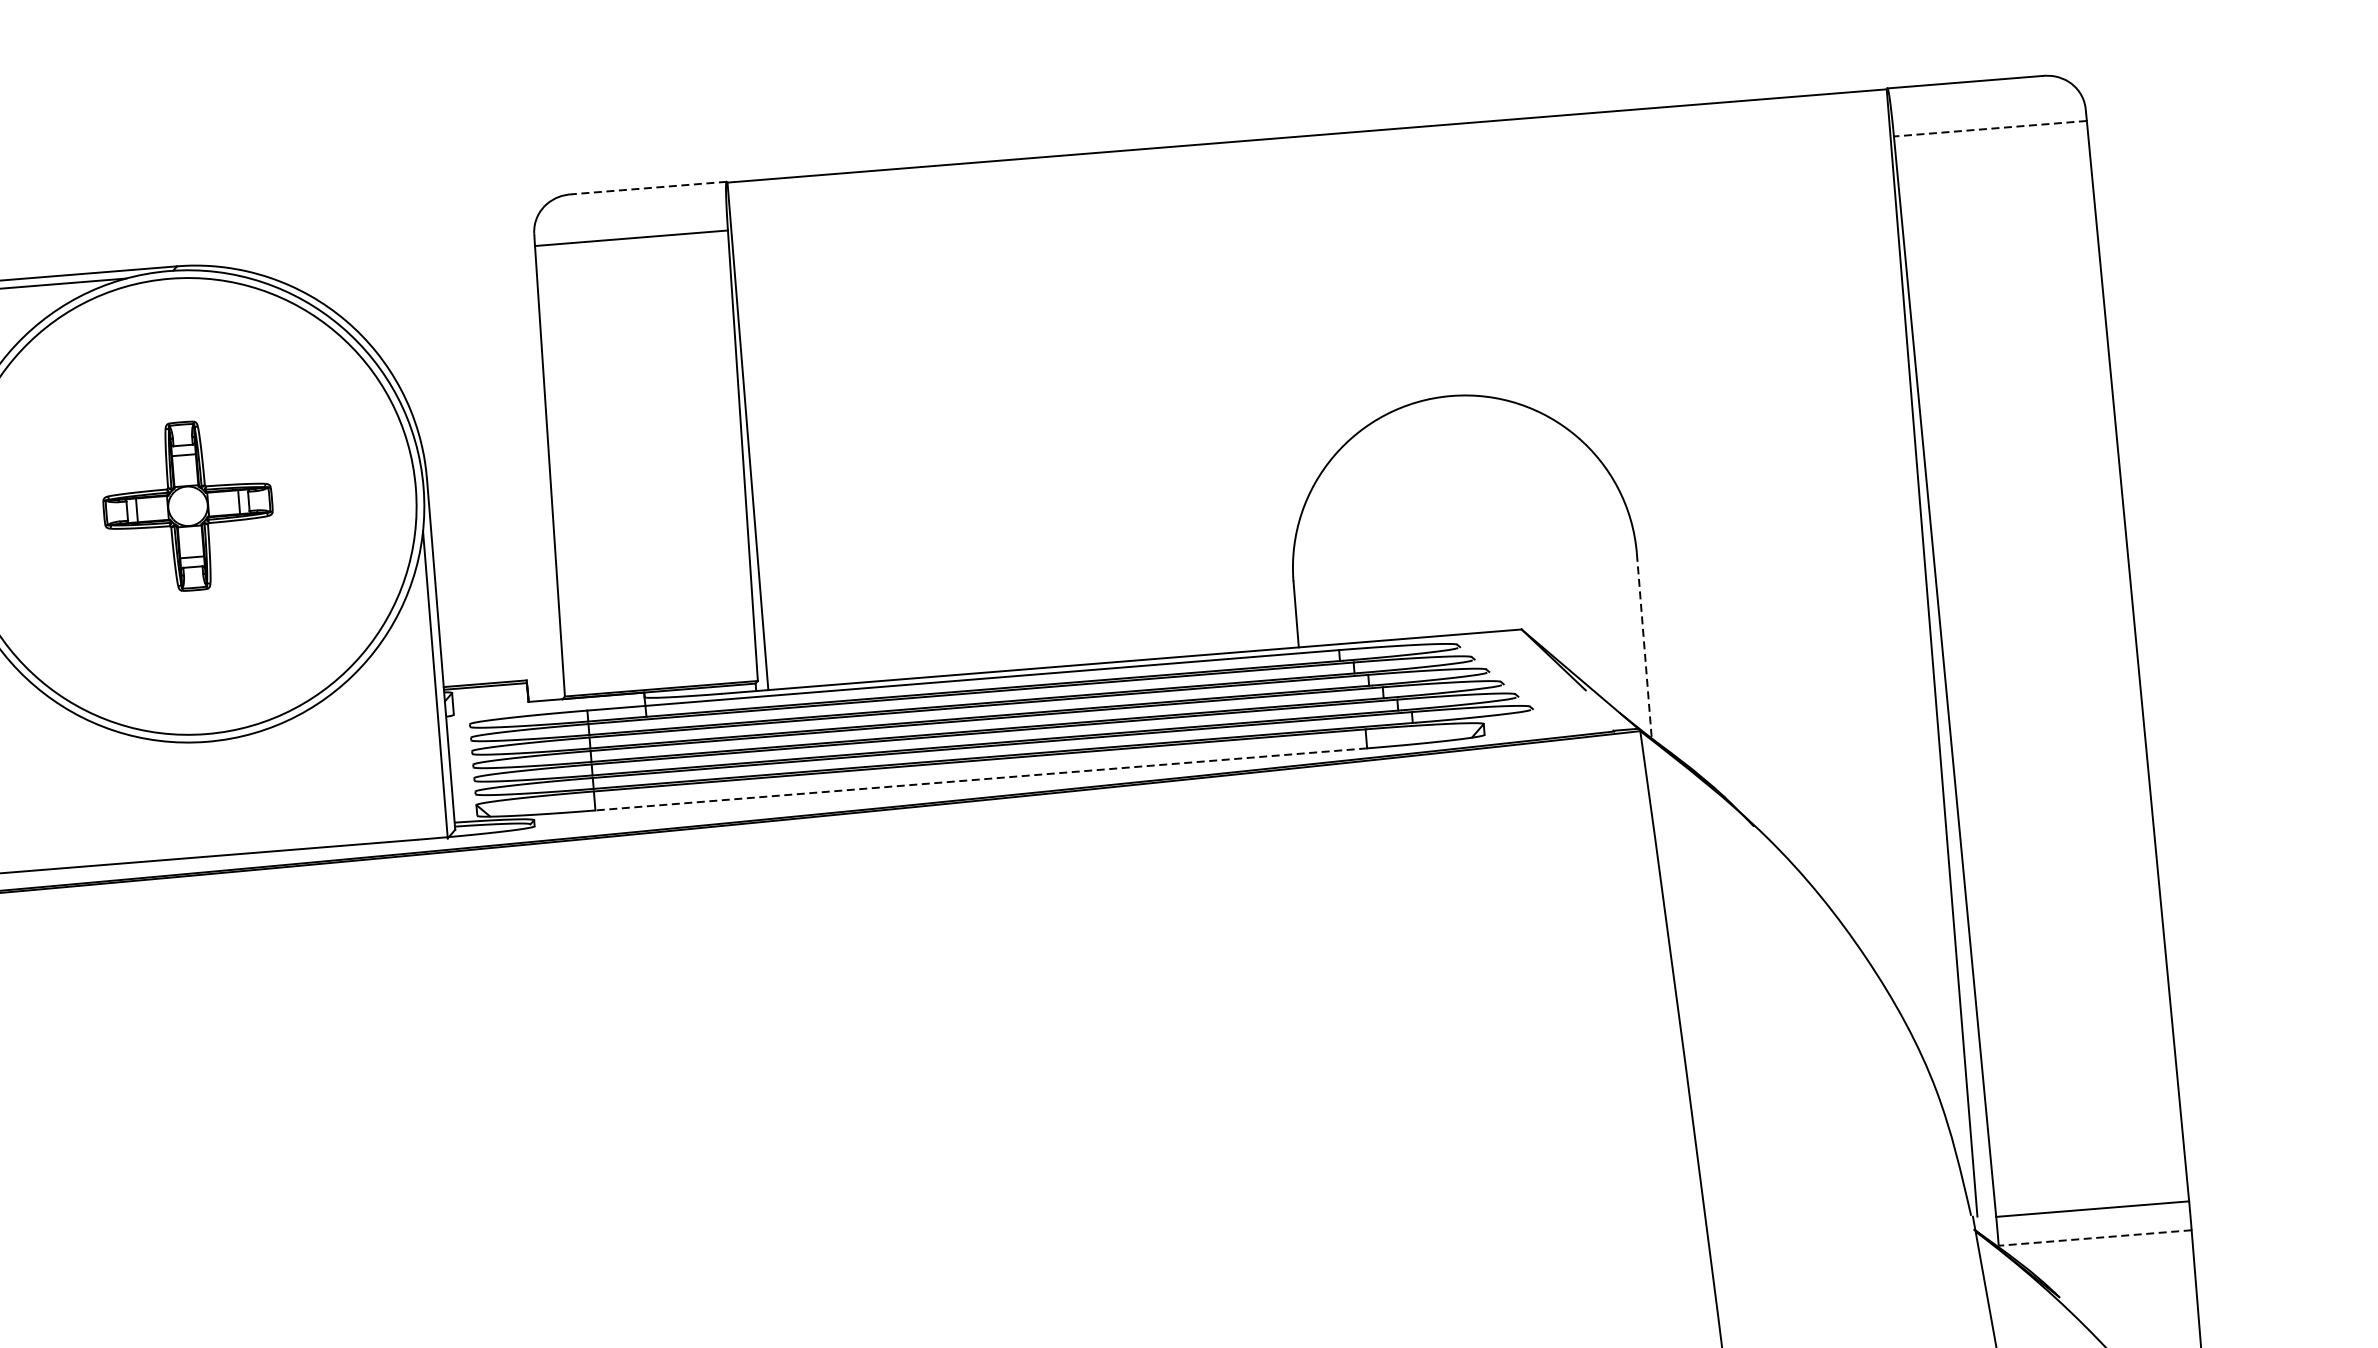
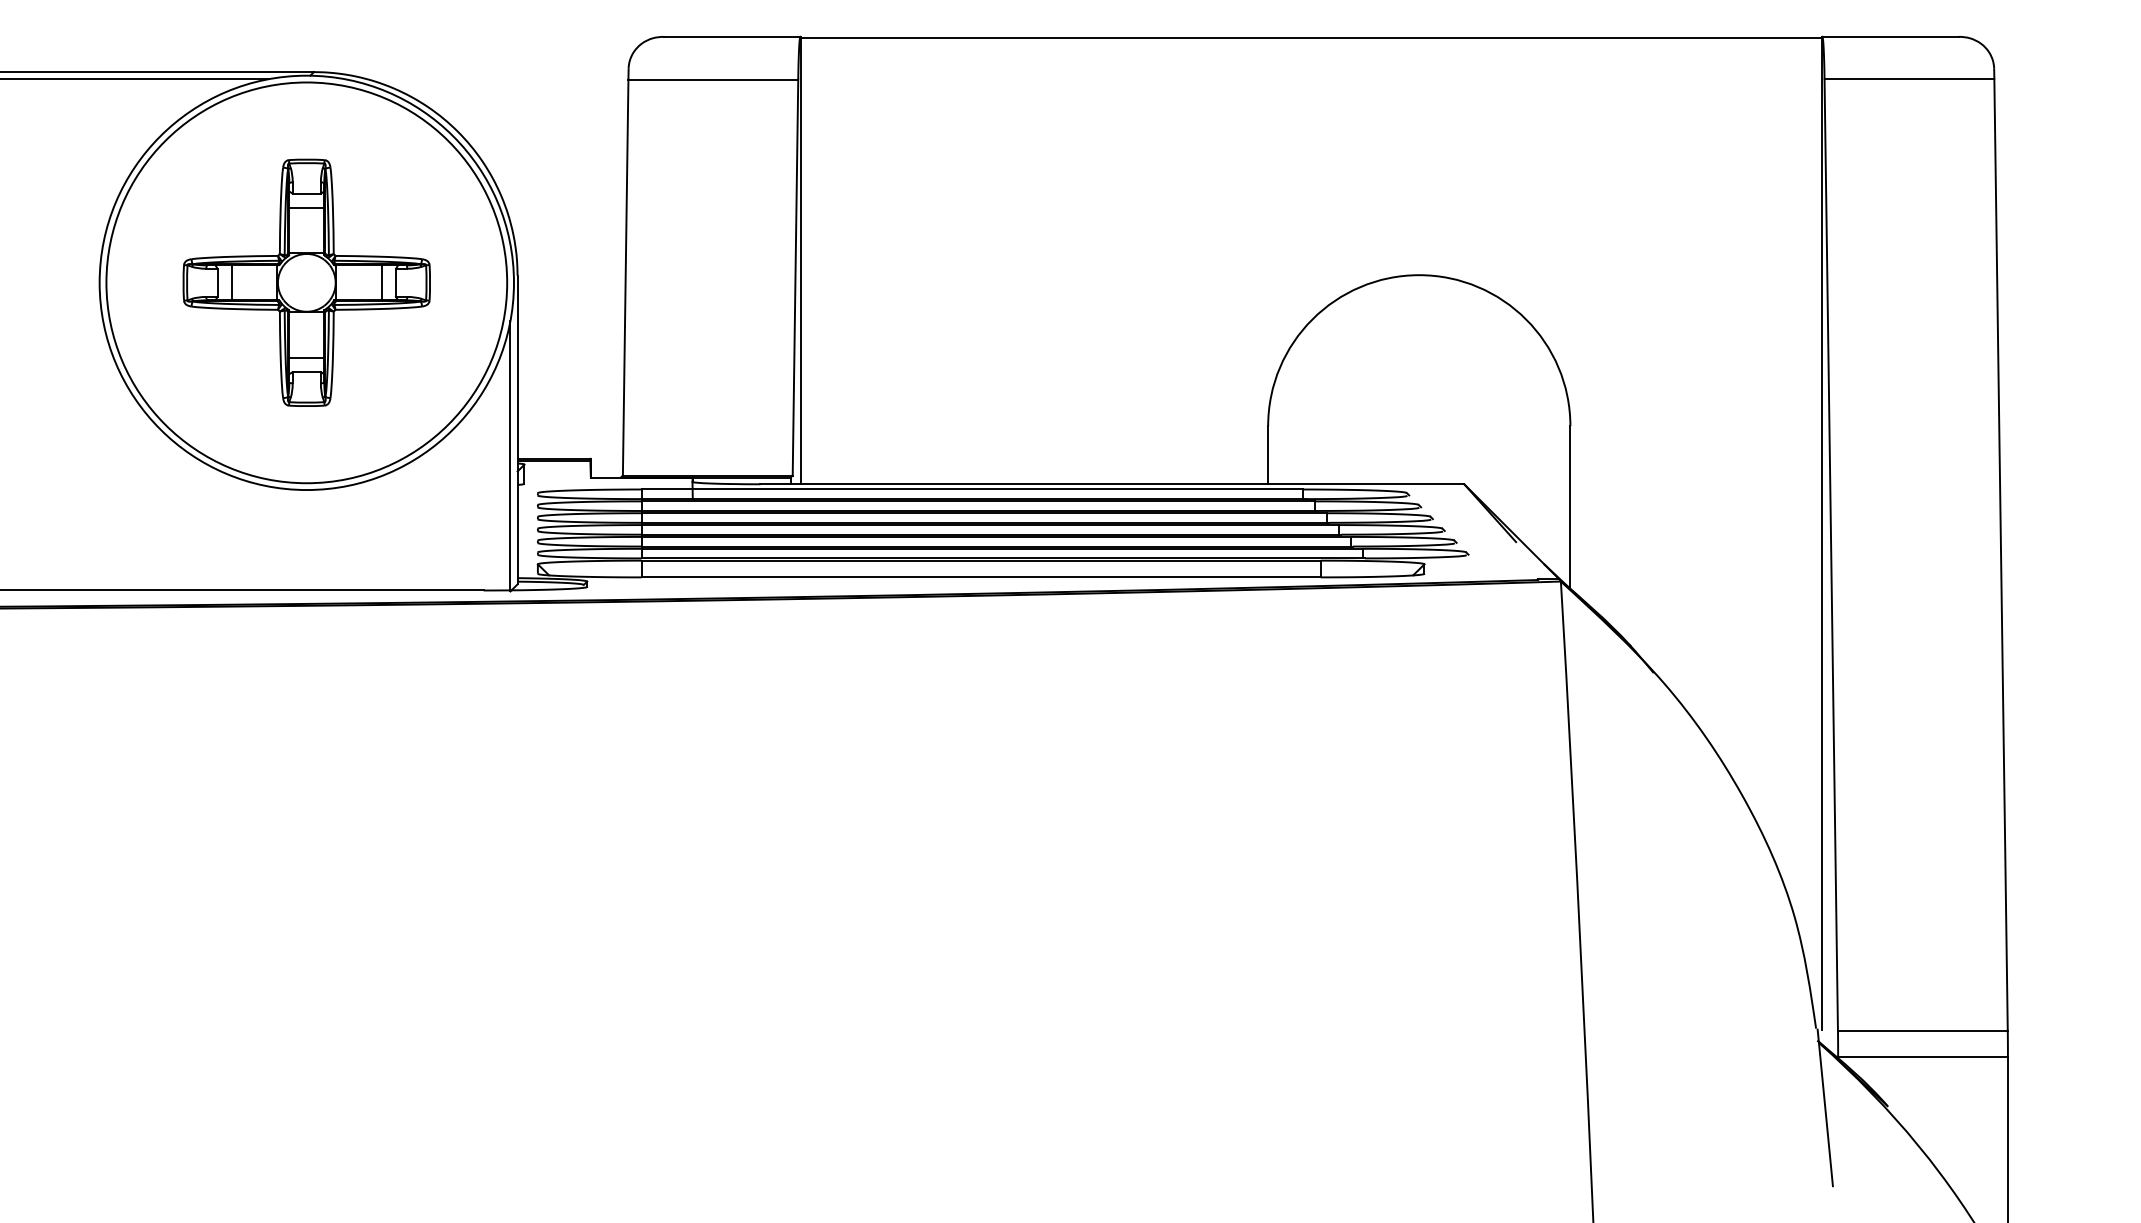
line: (1990, 128) -> (1909, 79), dashed -> solid
line: (648, 187) -> (731, 36), dashed -> solid
part: (187, 506) -> (306, 282), size x1.67
line: (1644, 647) -> (1570, 508), dashed -> solid
line: (981, 779) -> (981, 577), dashed -> solid
line: (2095, 1237) -> (1923, 1056), dashed -> solid

